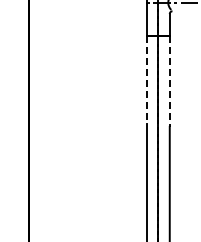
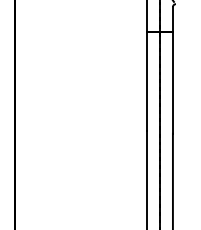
line: (146, 80) -> (146, 81), dashed -> solid
line: (169, 82) -> (172, 83), dashed -> solid

